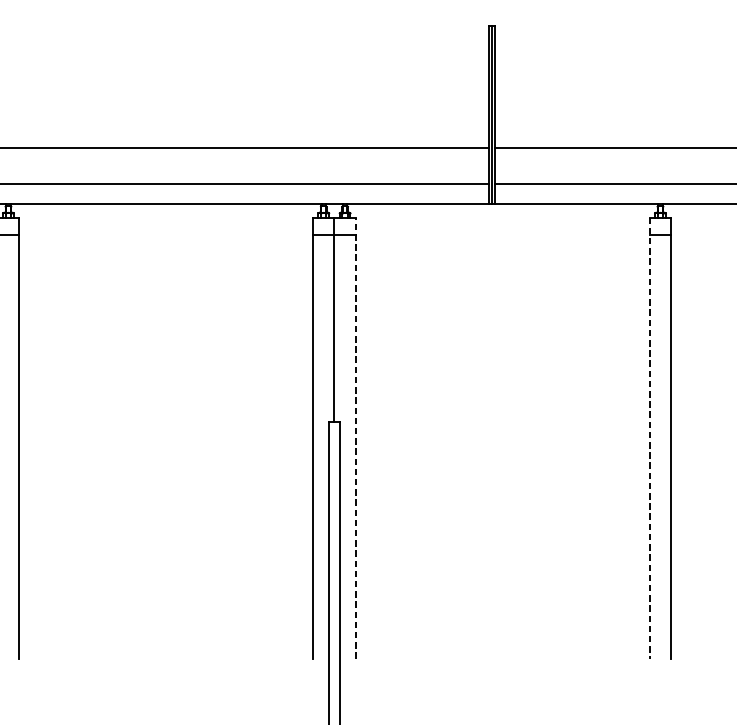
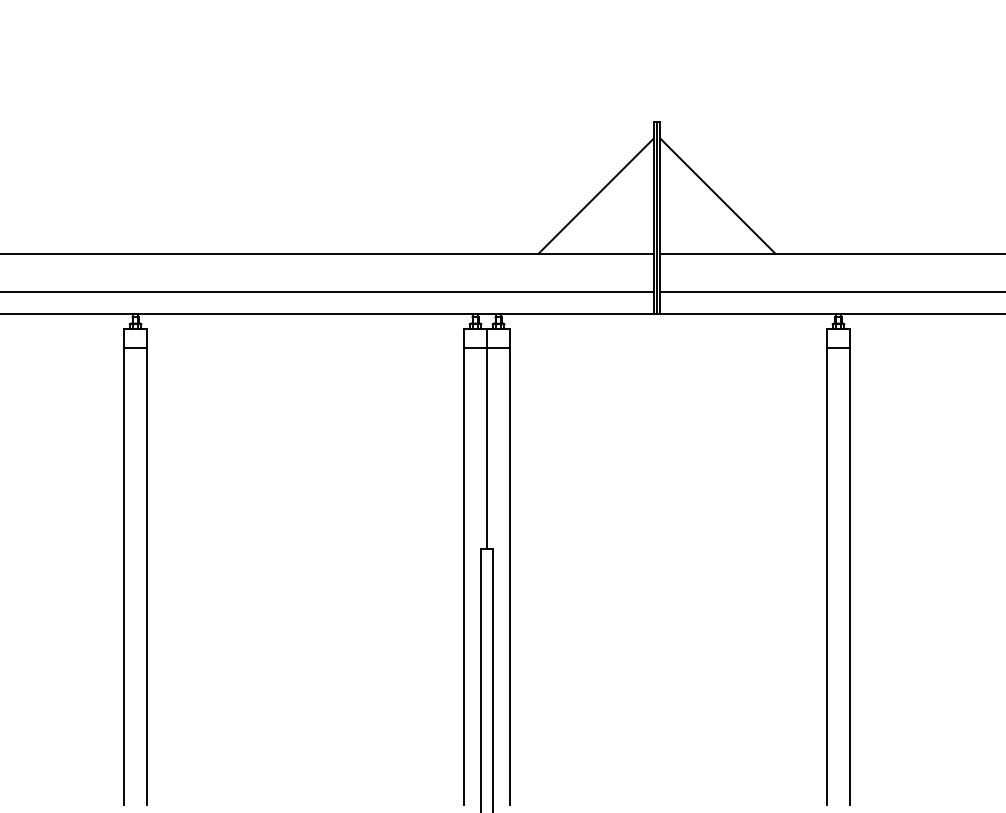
line: (435, 93) -> (595, 195), added
line: (548, 93) -> (717, 195), added
line: (356, 438) -> (510, 566), dashed -> solid
line: (649, 438) -> (826, 566), dashed -> solid

